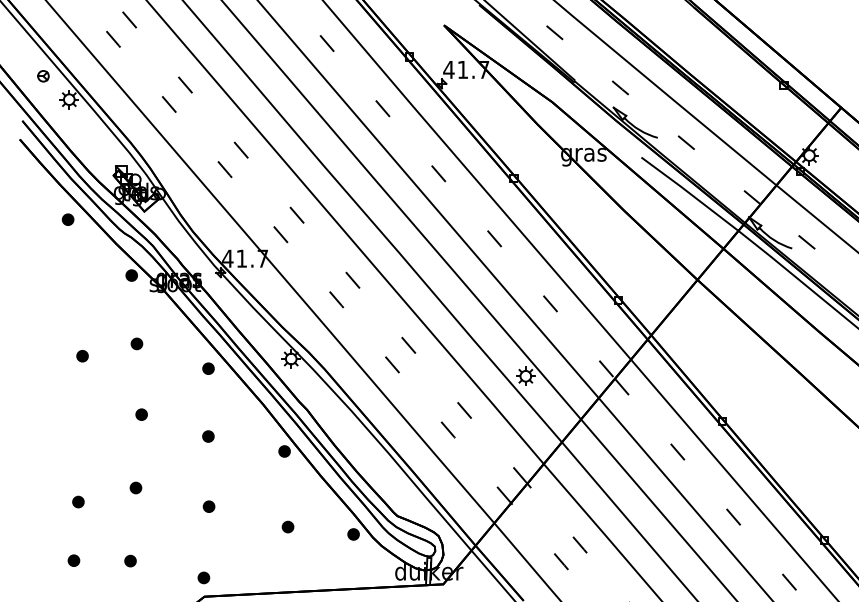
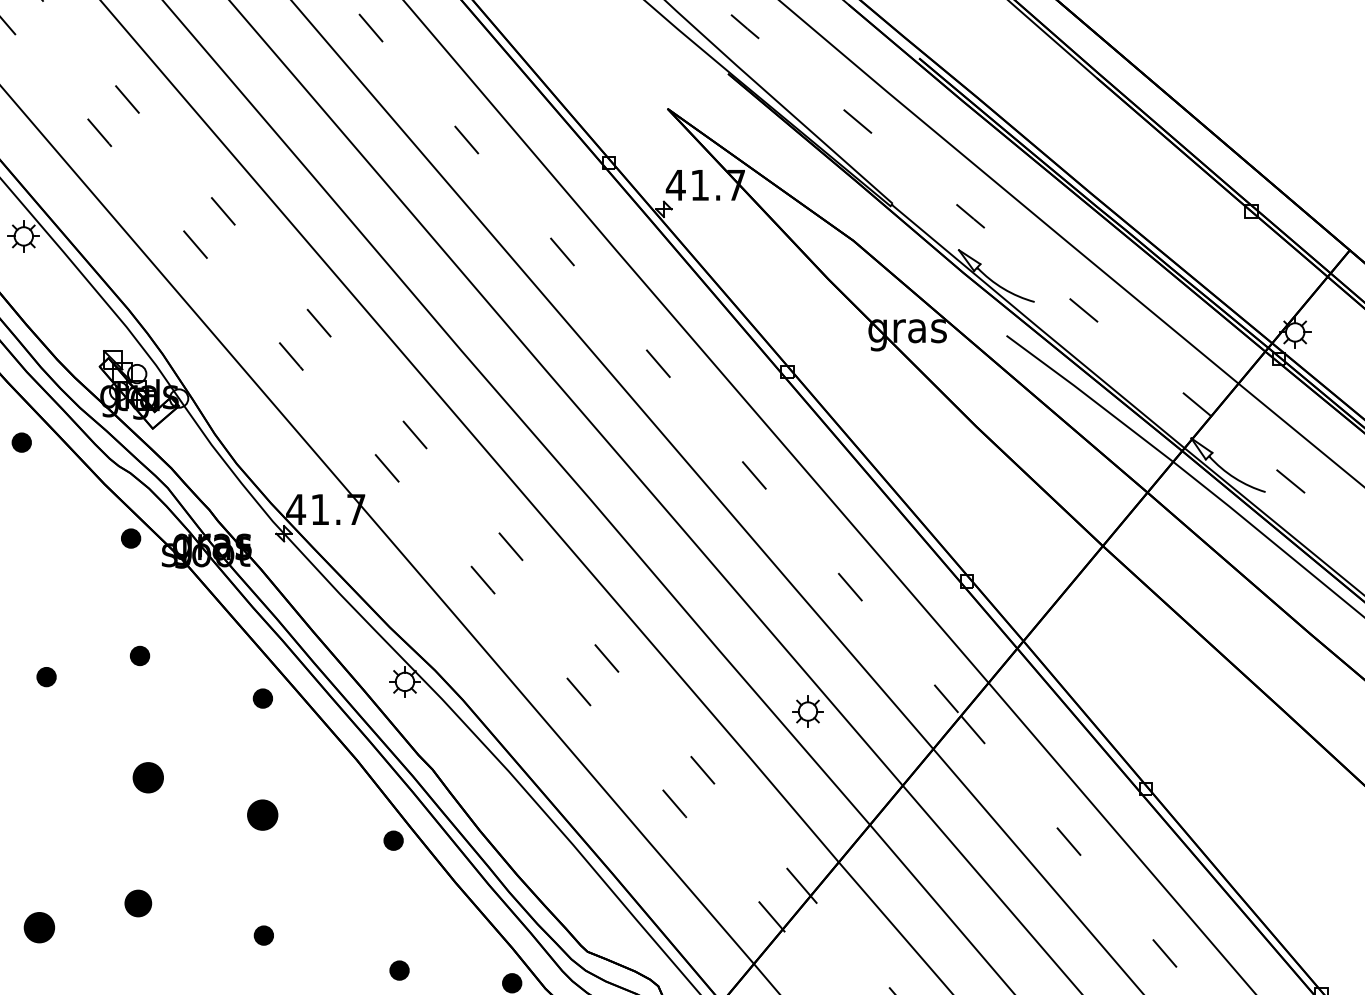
part: (141, 414) -> (147, 777), size x1.6
part: (208, 436) -> (262, 814), size x1.6
part: (135, 487) -> (137, 902), size x1.4
part: (78, 501) -> (39, 926), size x1.6

